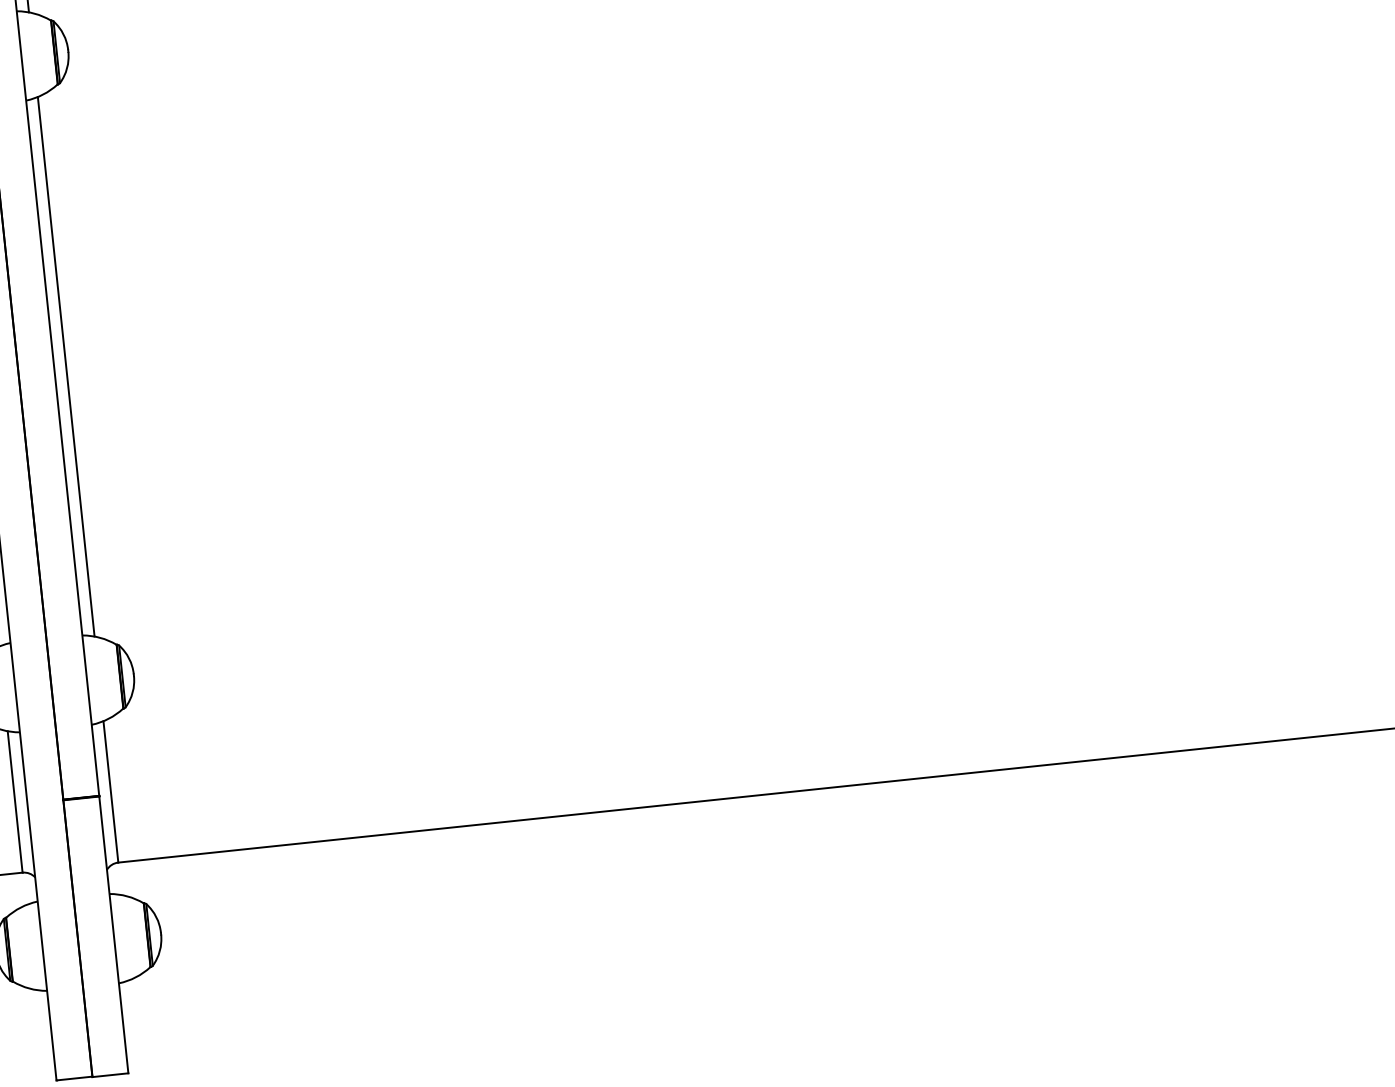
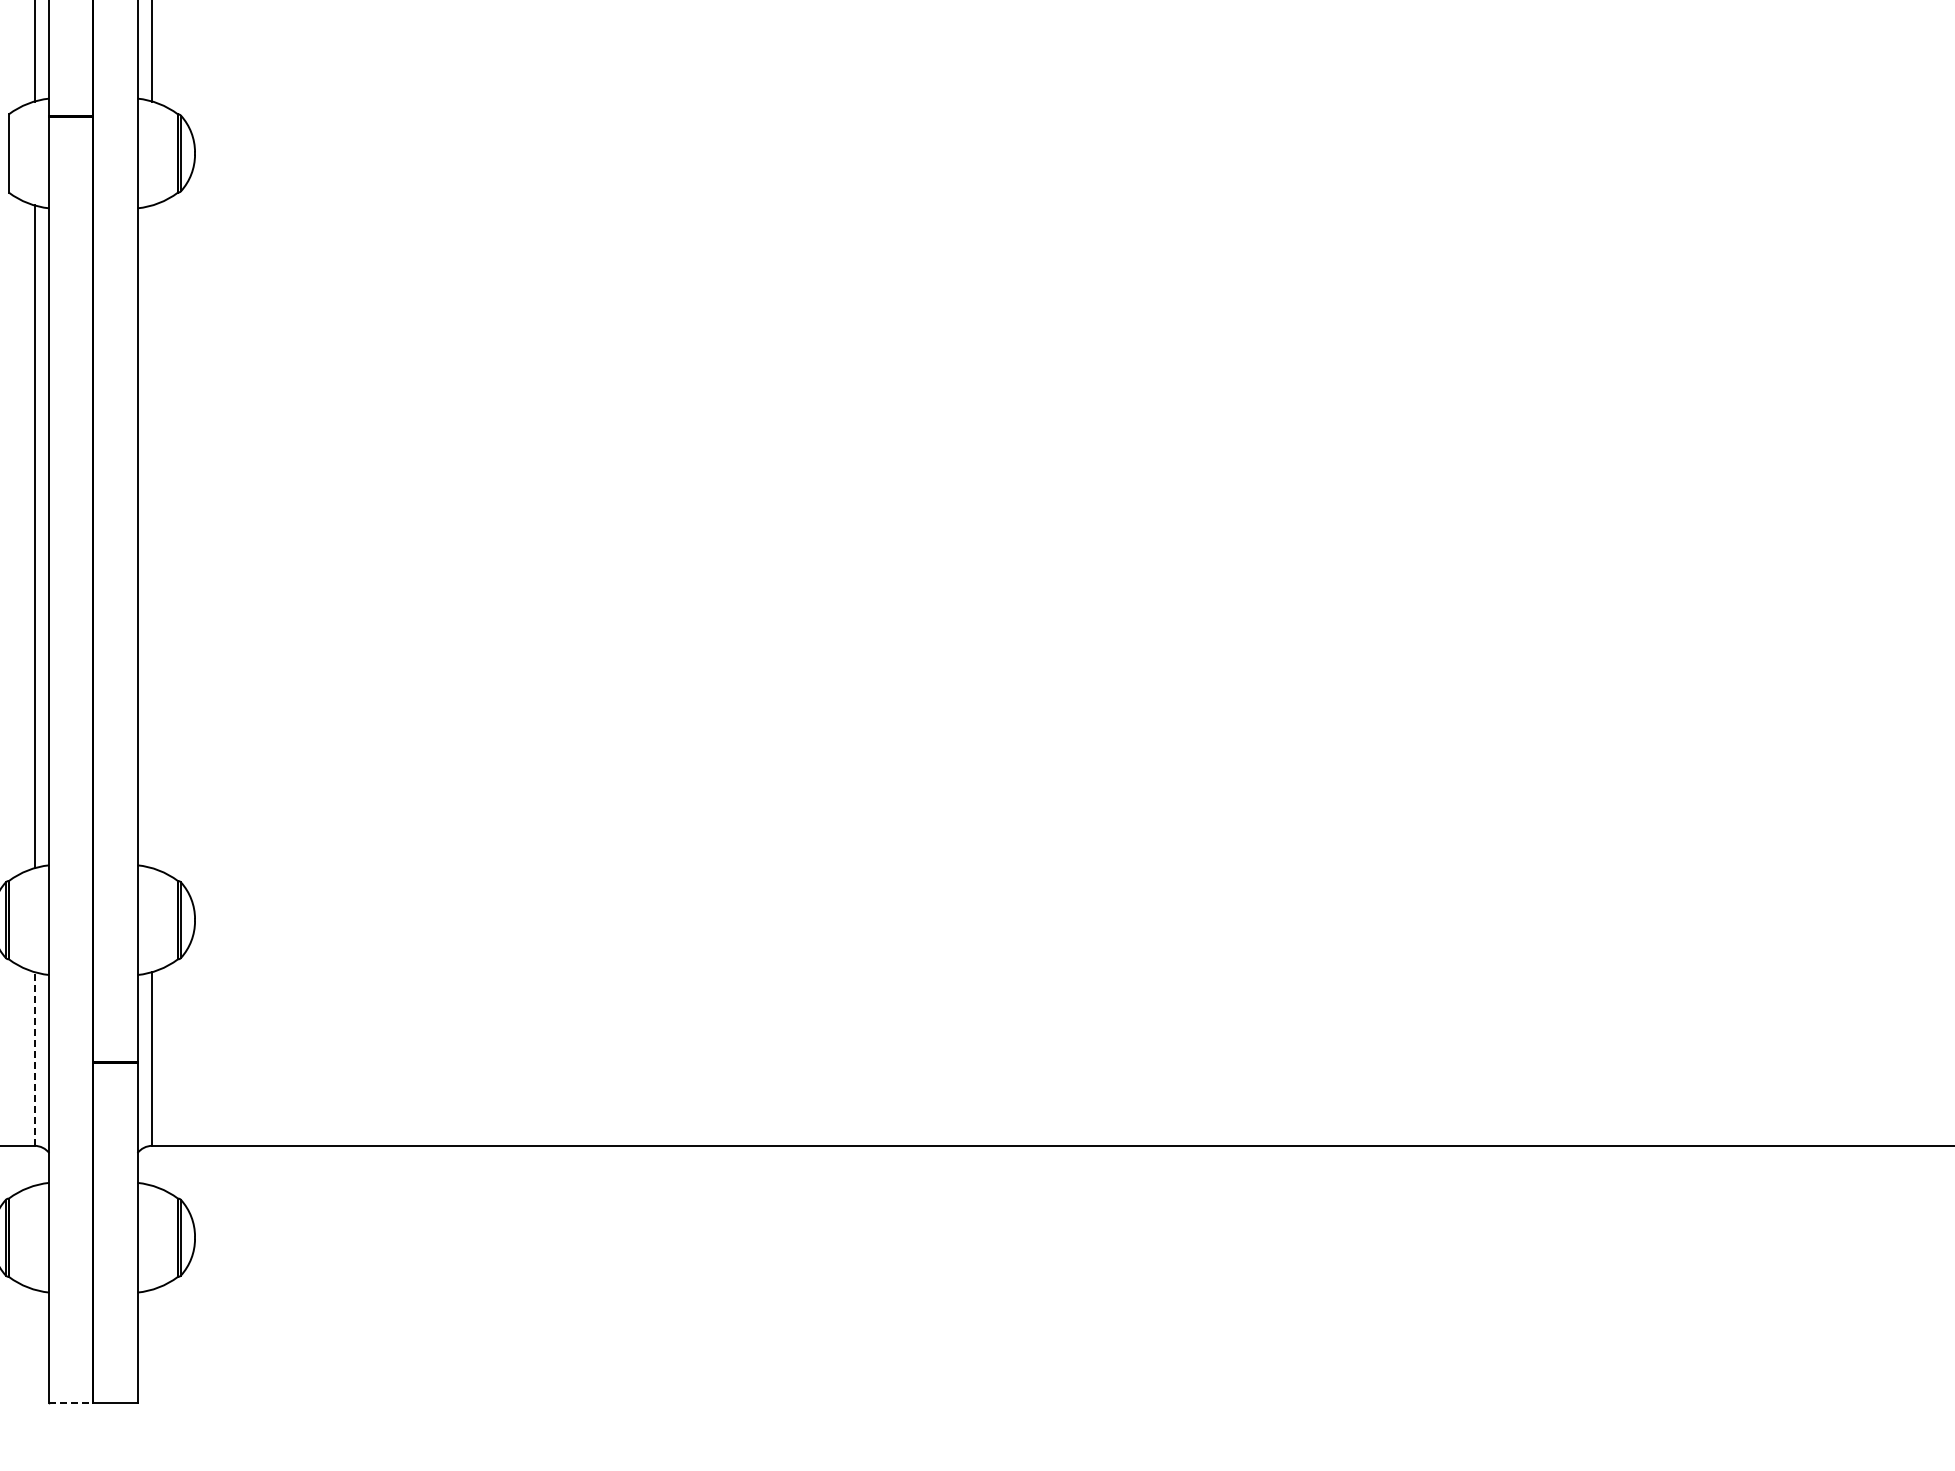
line: (66, 366) -> (152, 536), removed
line: (15, 802) -> (34, 1059), solid -> dashed
line: (74, 1078) -> (71, 1402), solid -> dashed

